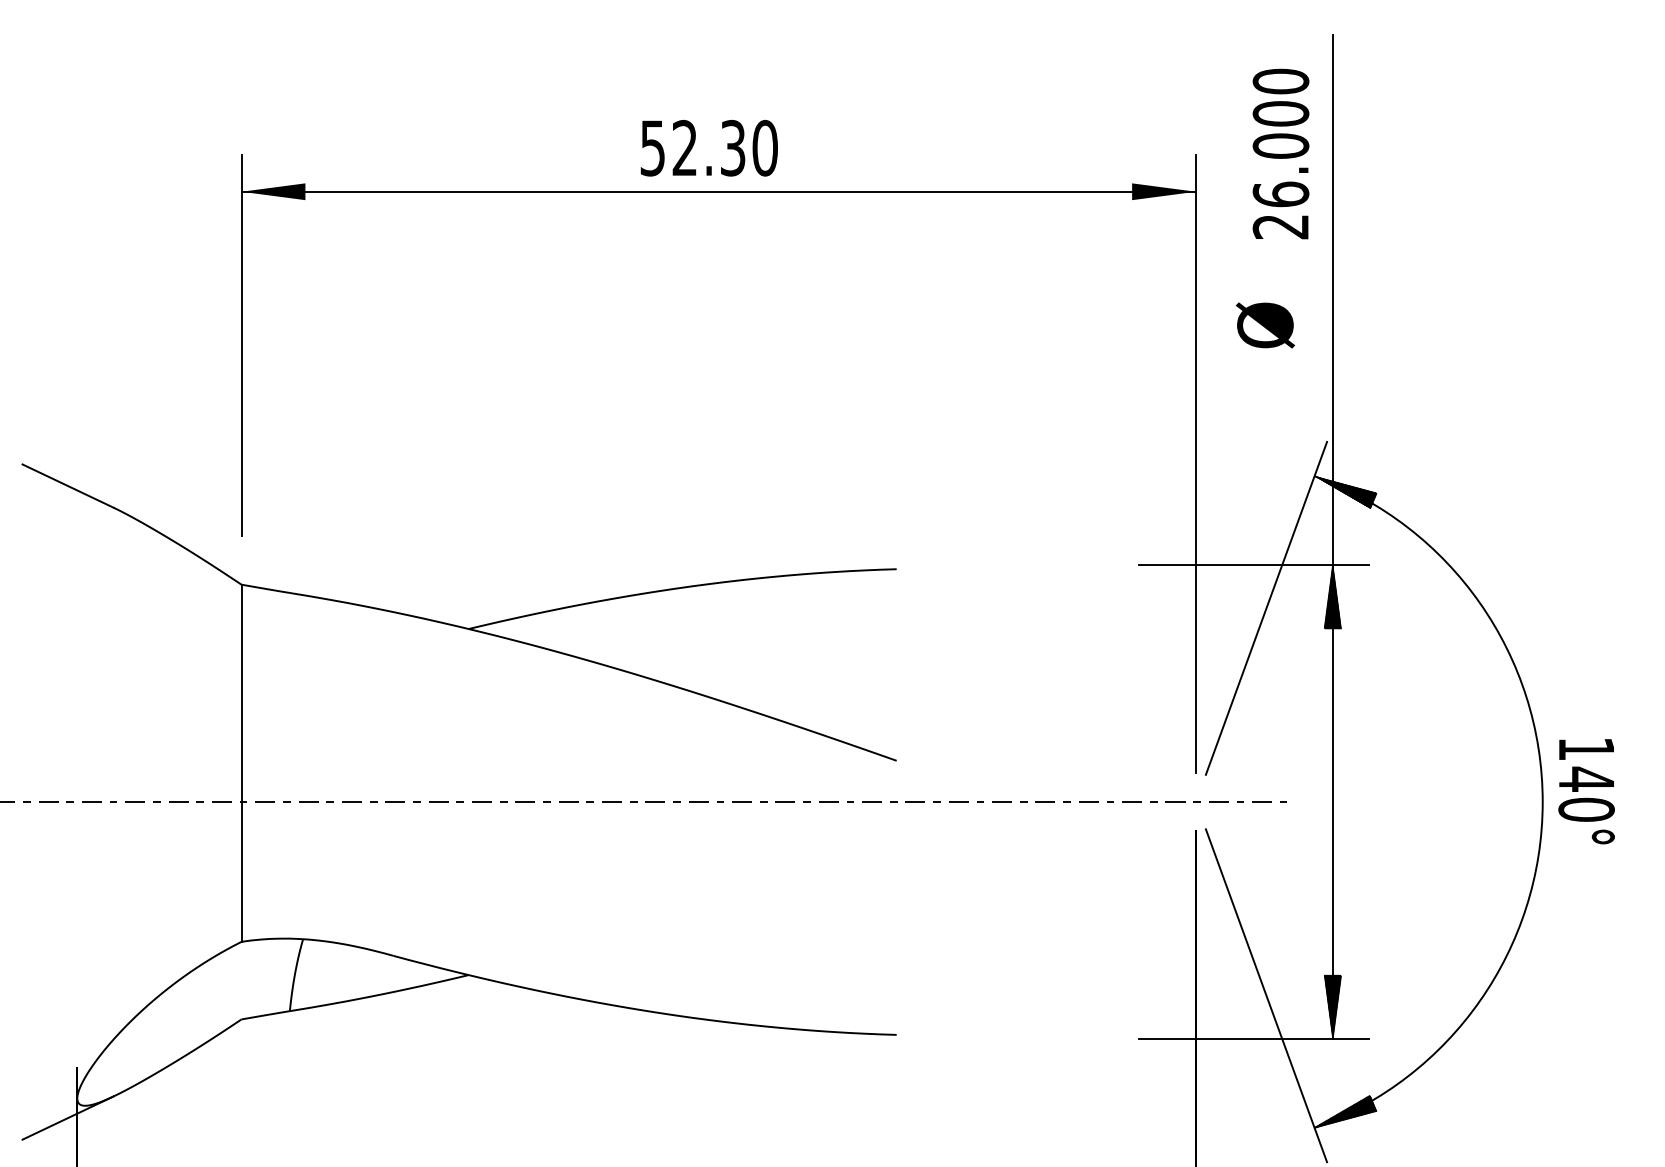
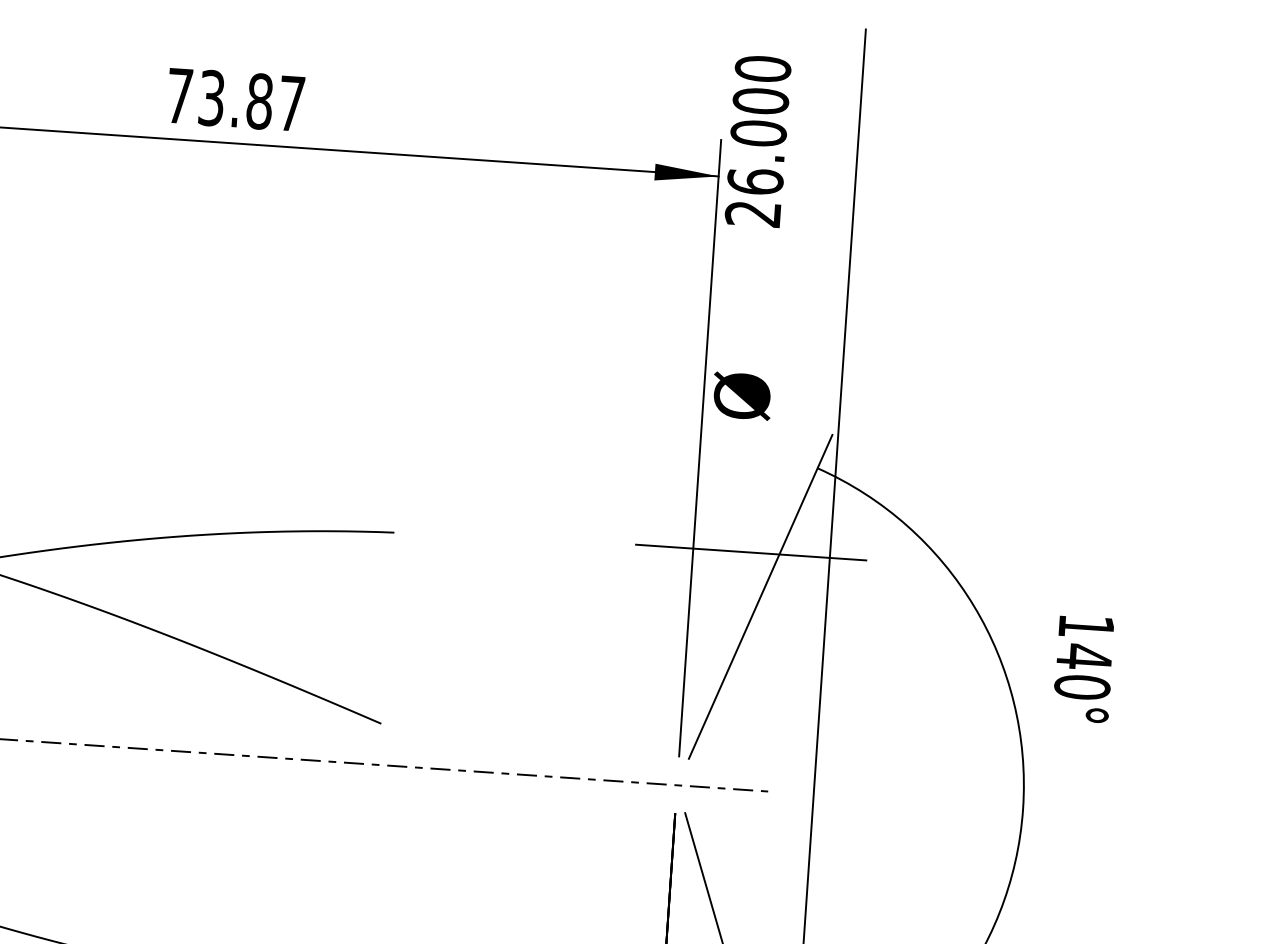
text: (708, 147) -> (235, 99), 52.30 -> 73.87
text: (1280, 153) -> (757, 140), moved
text: (1264, 325) -> (741, 396), moved
hatch: (1345, 492) -> (847, 486), removed
hatch: (1332, 596) -> (827, 589), removed
text: (1586, 791) -> (1083, 669), moved

